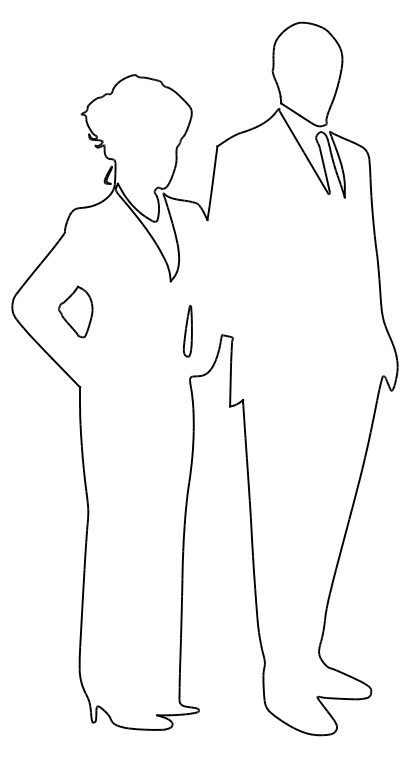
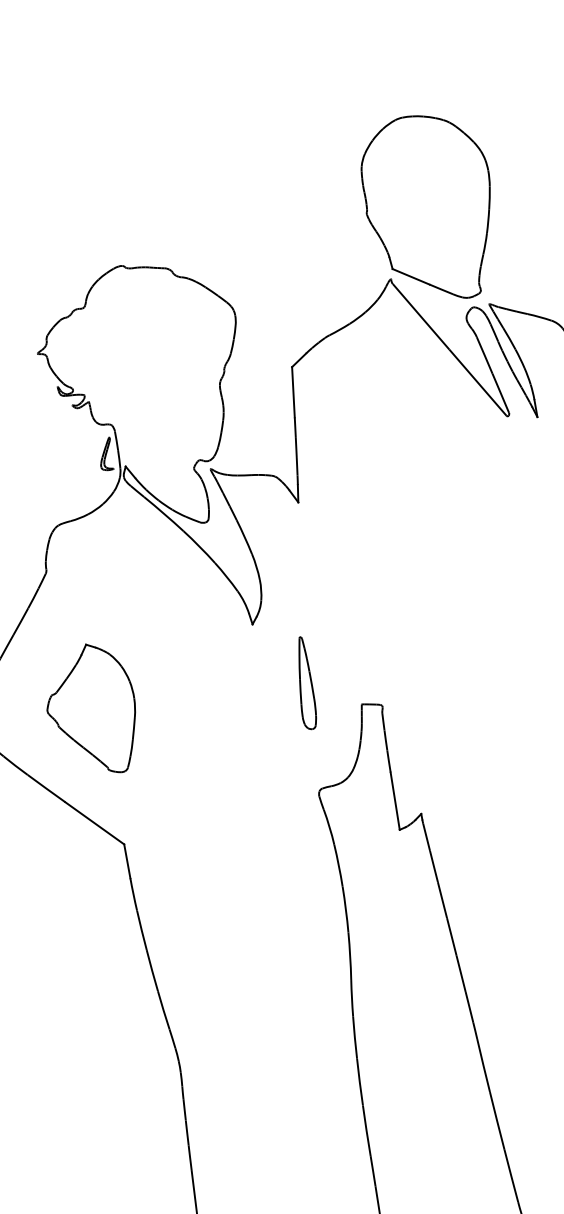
part: (75, 311) -> (91, 709), size x1.43
part: (187, 331) -> (303, 684), moved

